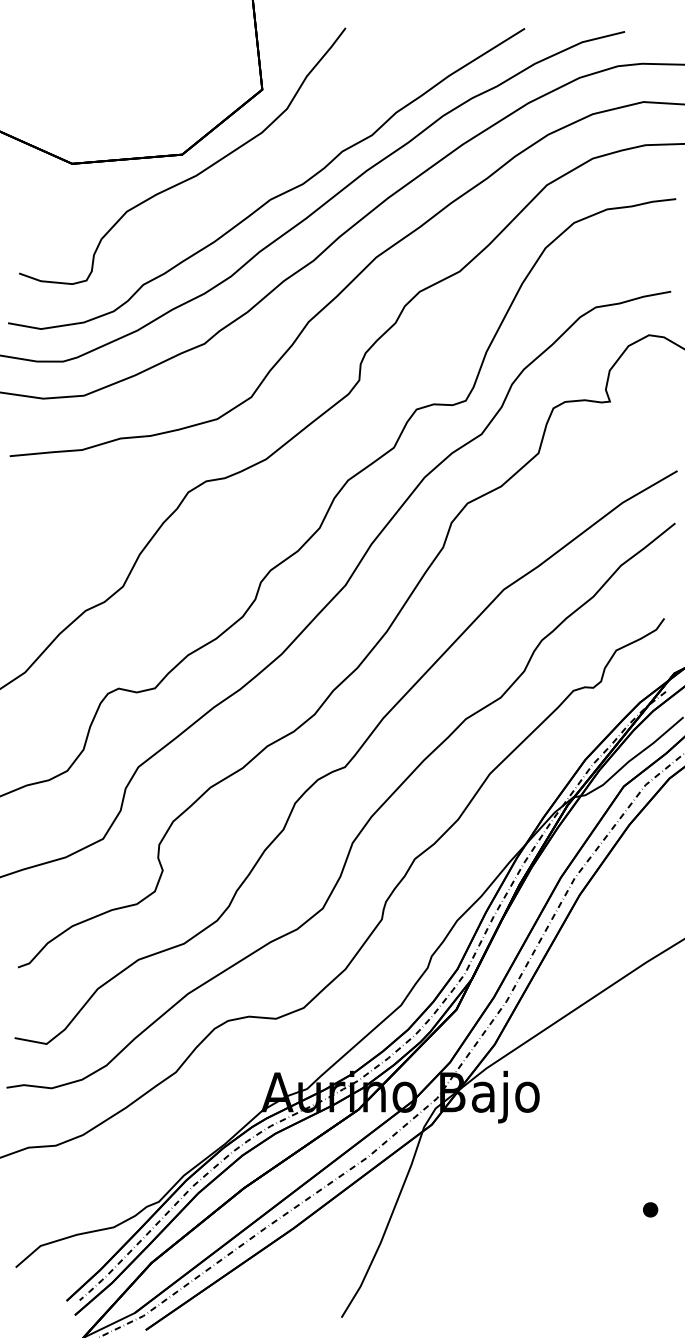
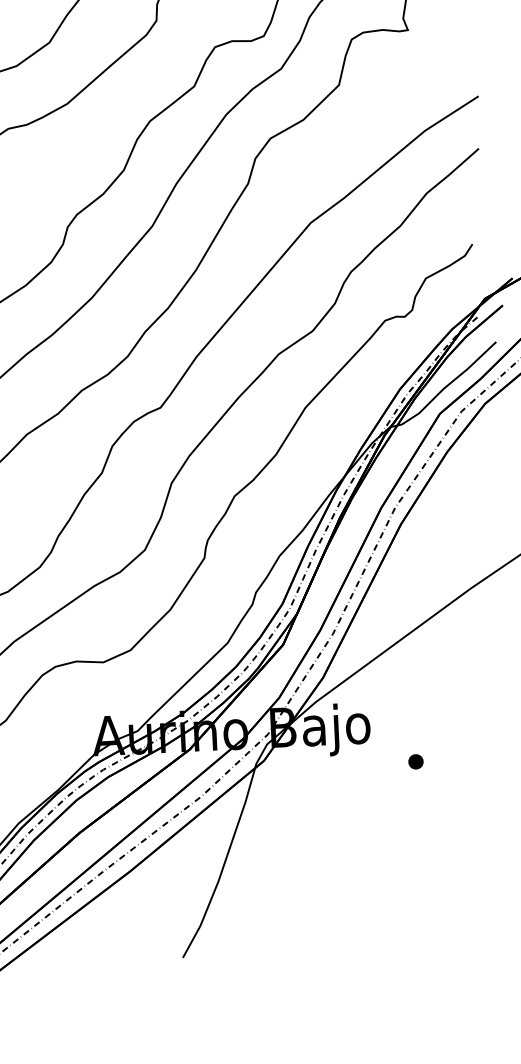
part: (650, 1209) -> (415, 761), moved

